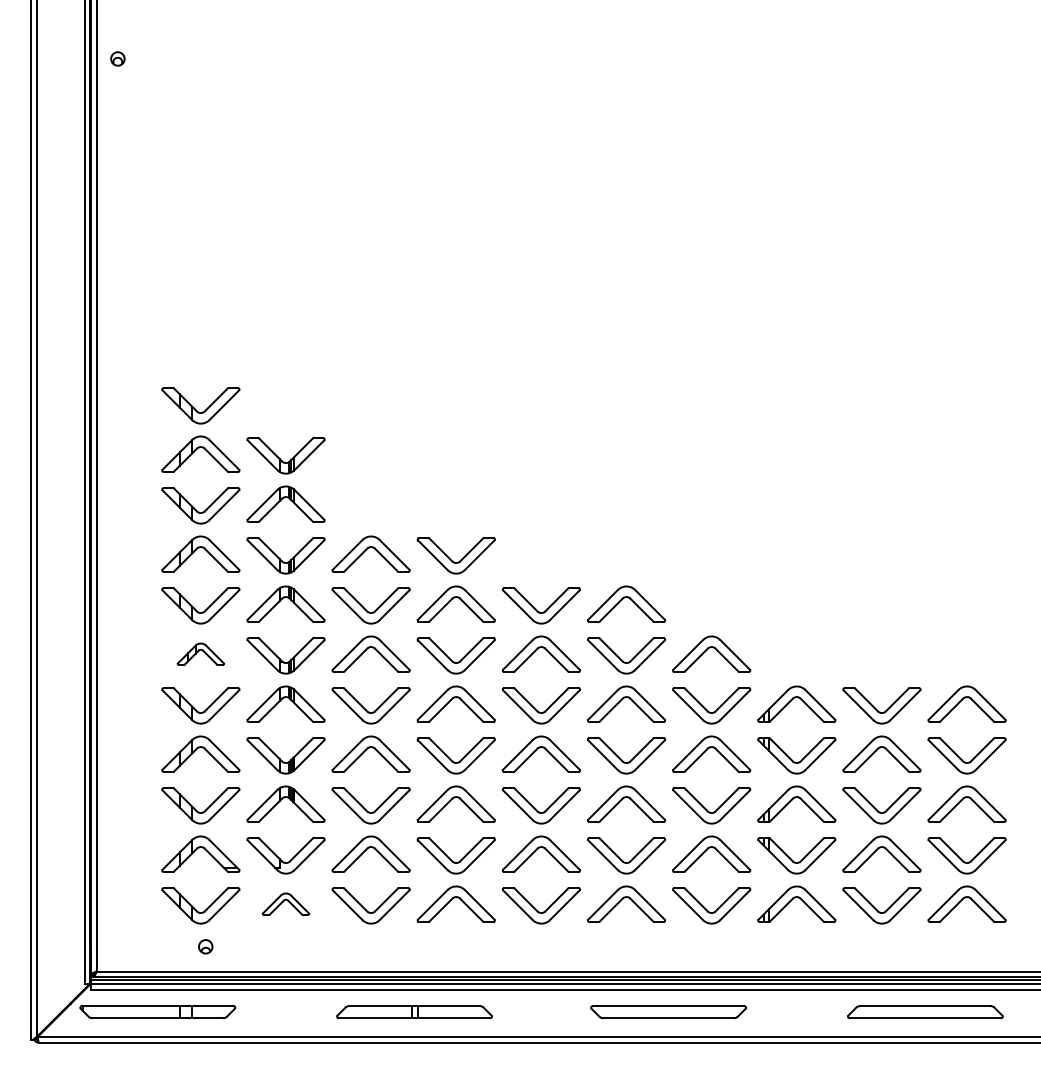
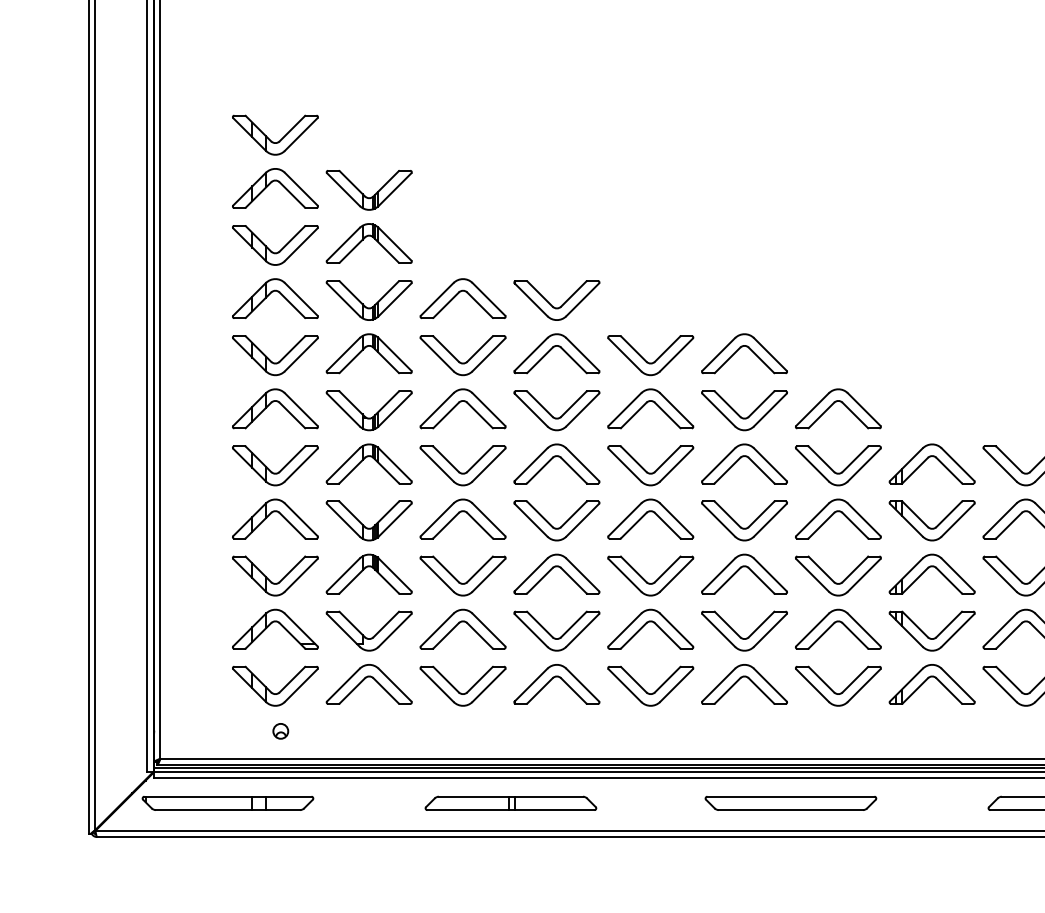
part: (200, 653) -> (275, 408), size x1.67
part: (285, 903) -> (368, 683), size x1.67

